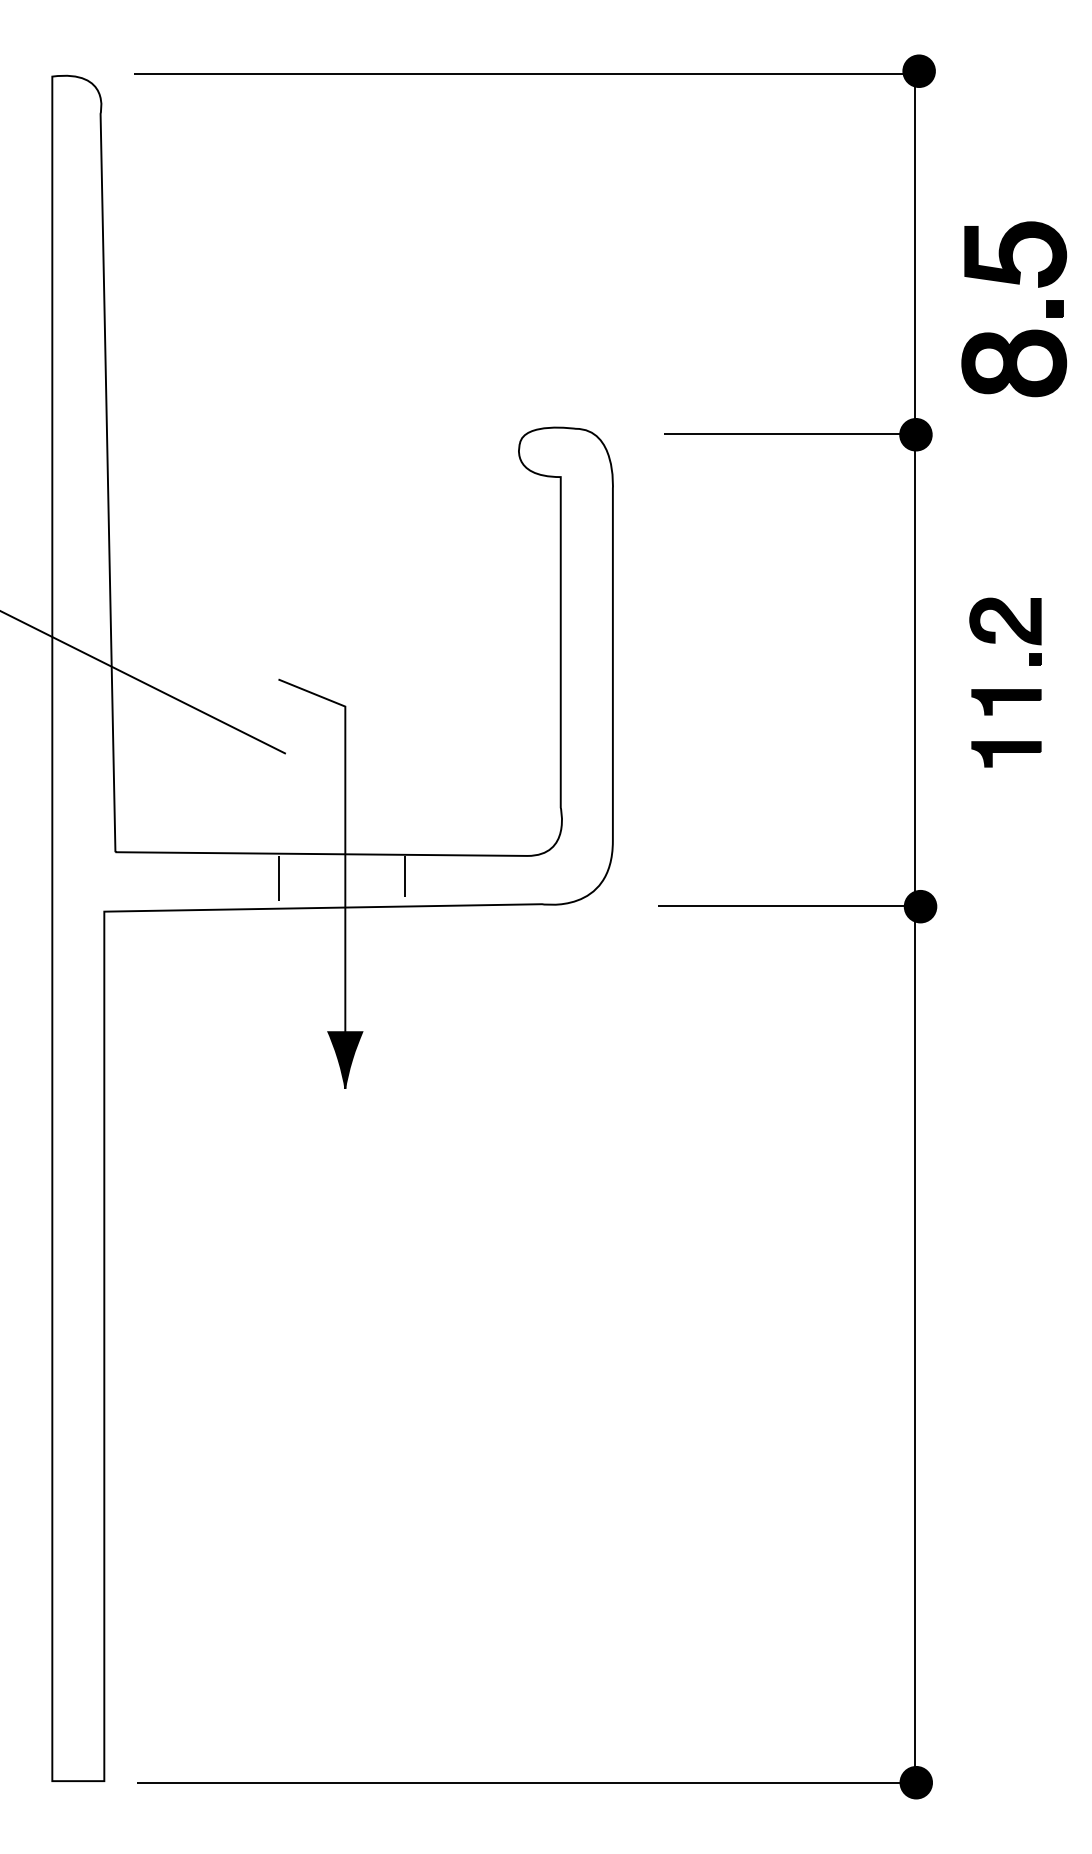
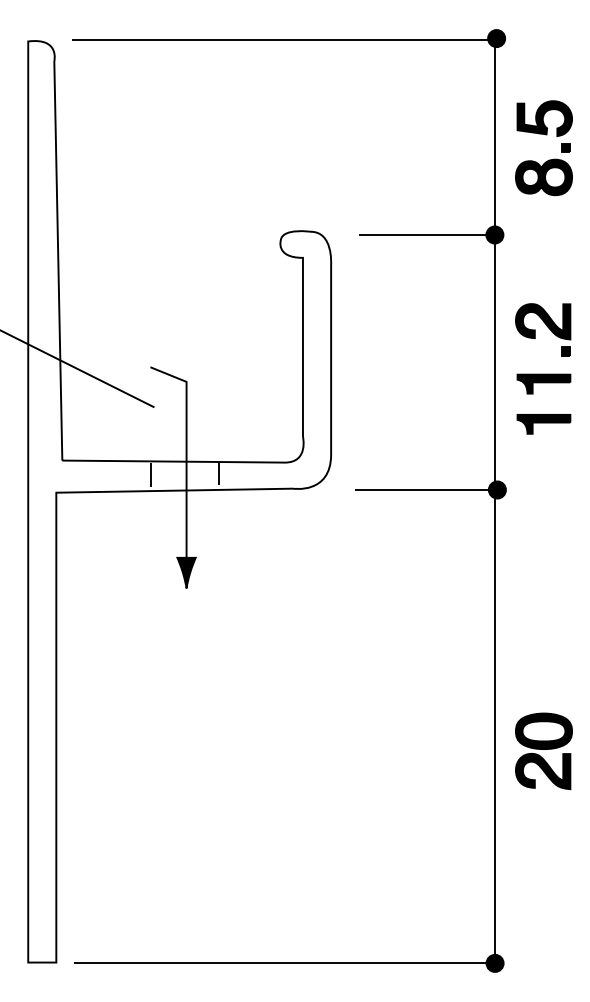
part: (1024, 330) -> (549, 159), moved
part: (1005, 681) -> (543, 368), size x1.43
part: (1005, 1390) -> (543, 751), added

